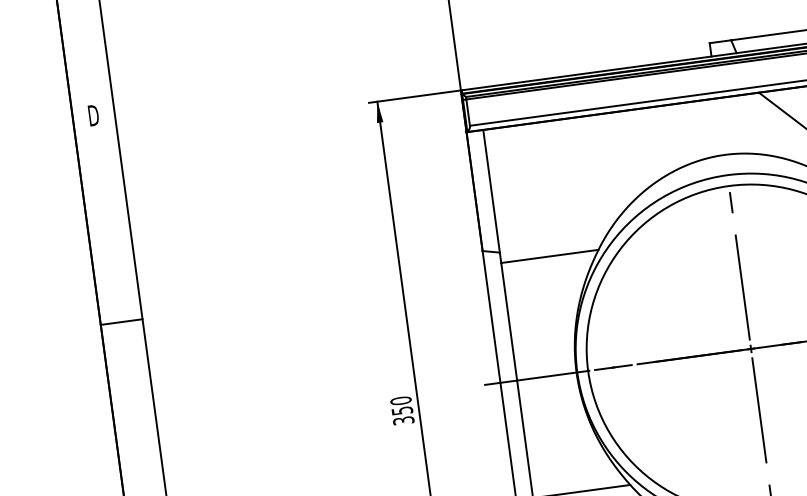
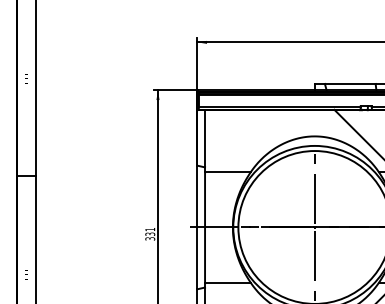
text: (93, 114) -> (26, 78), D -> E
text: (402, 404) -> (150, 231), 350 -> 331

